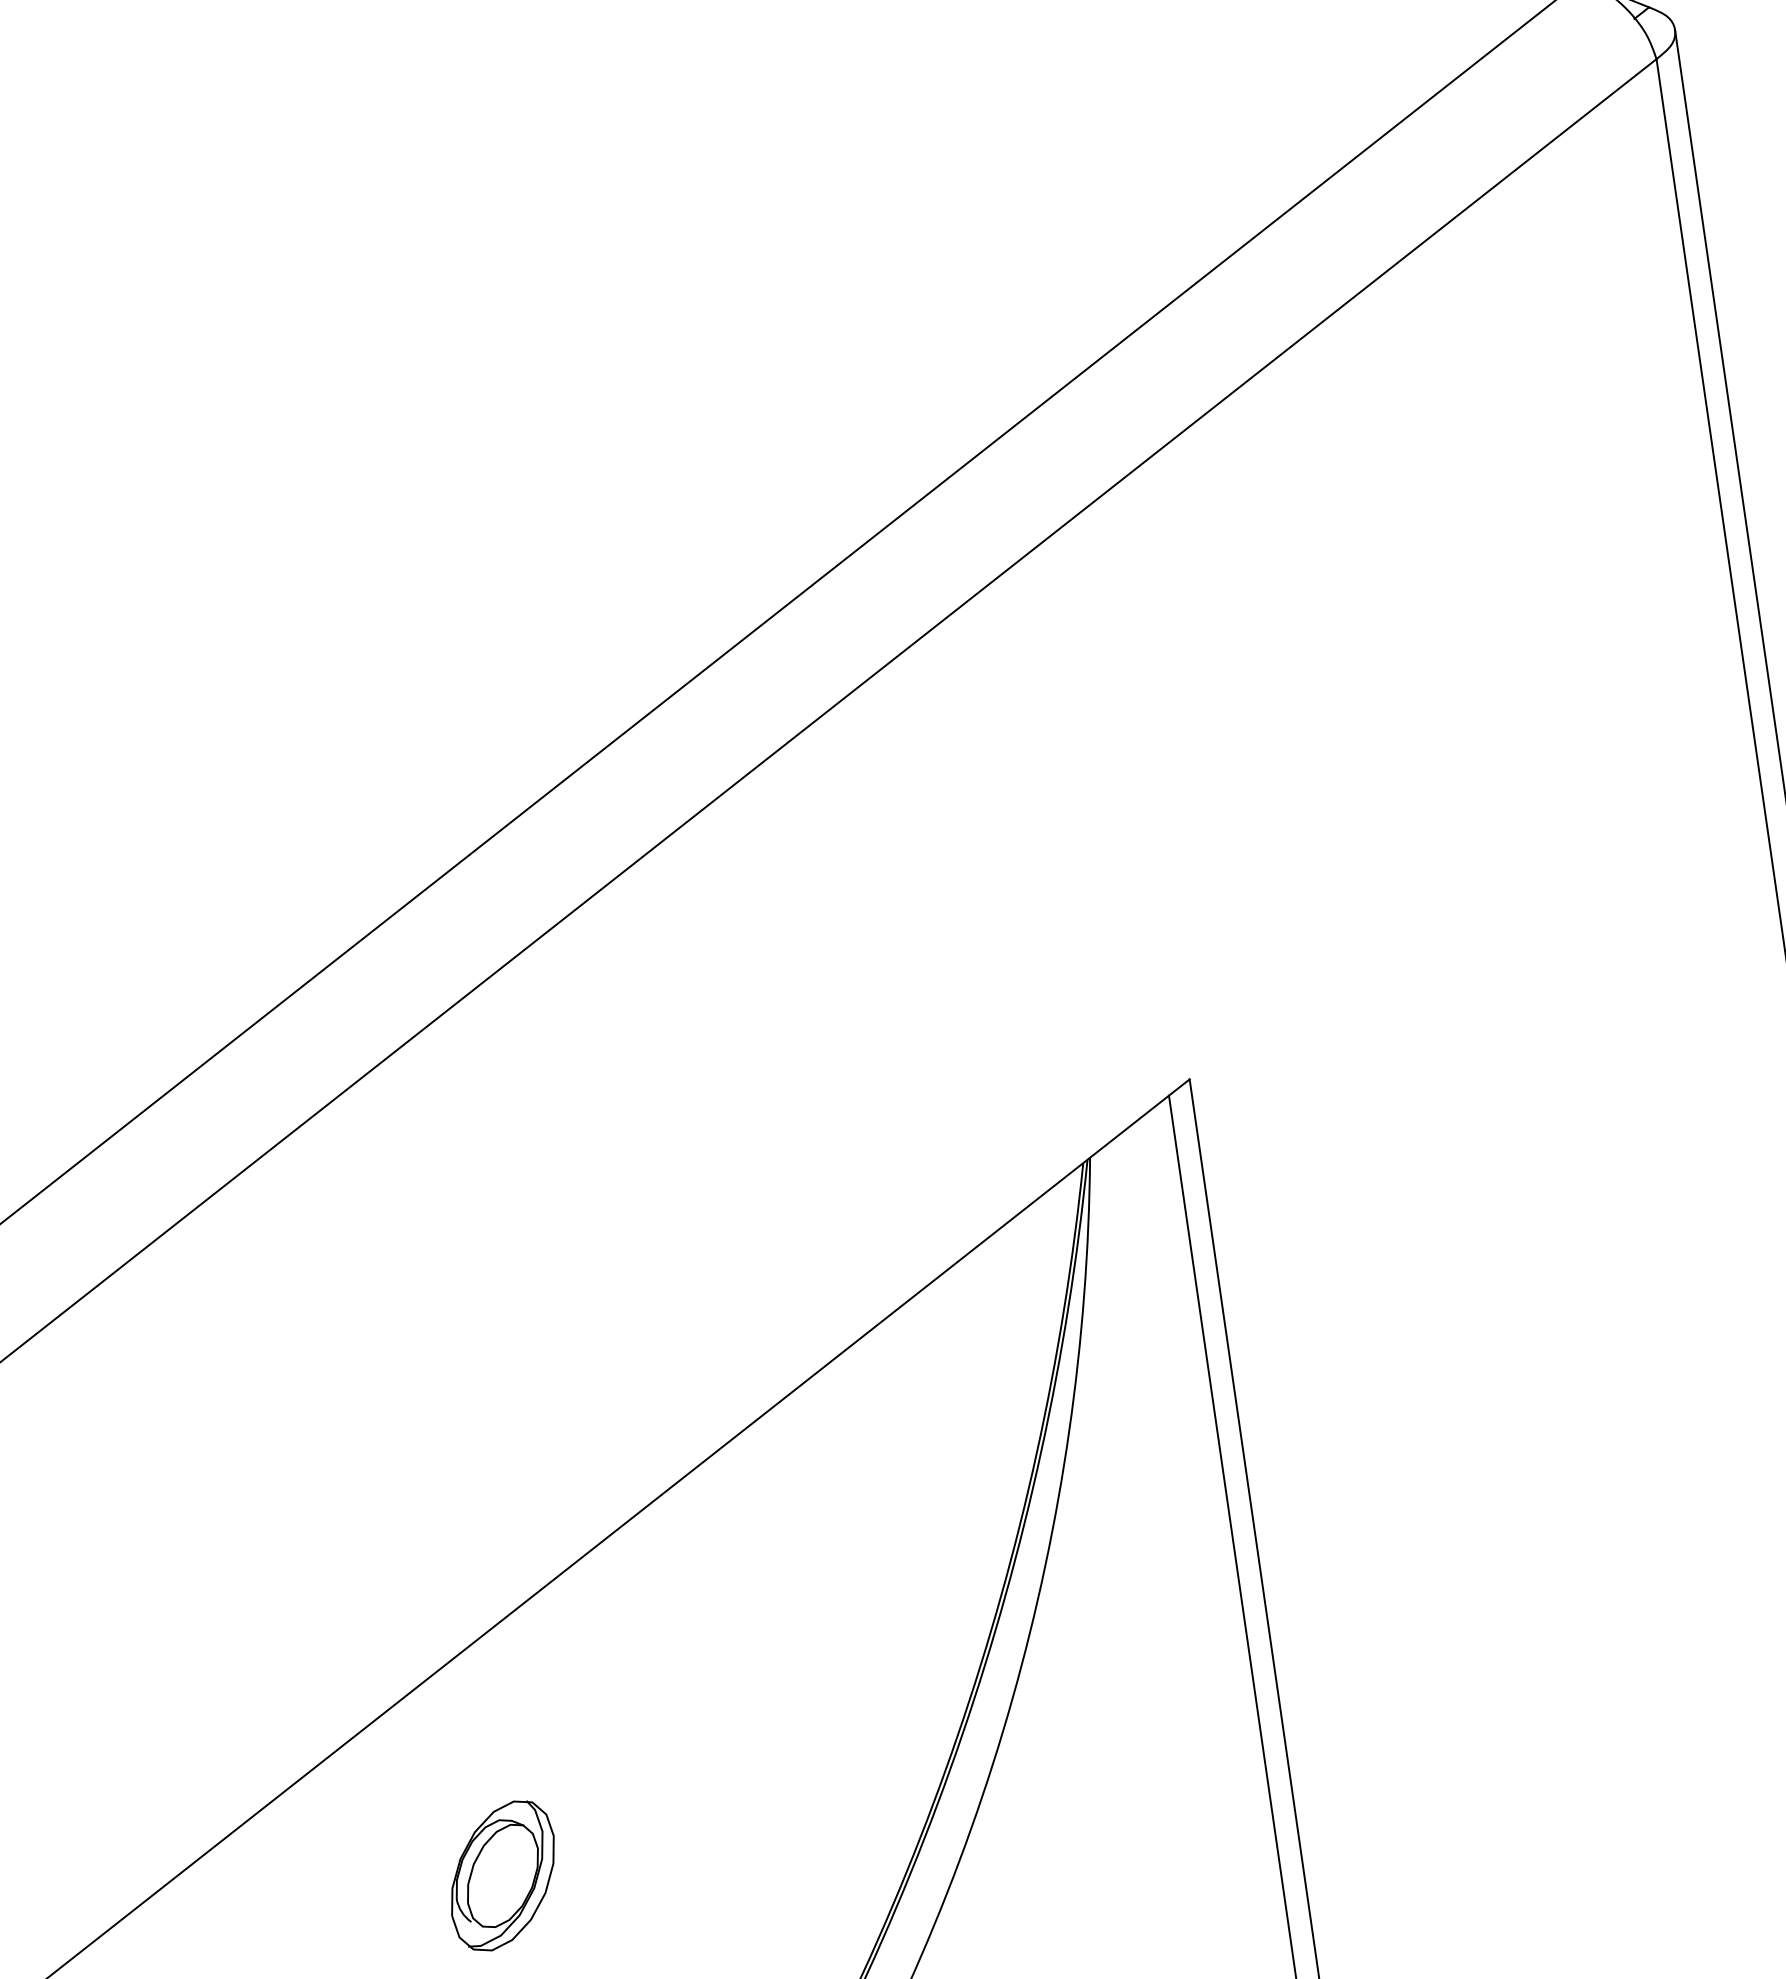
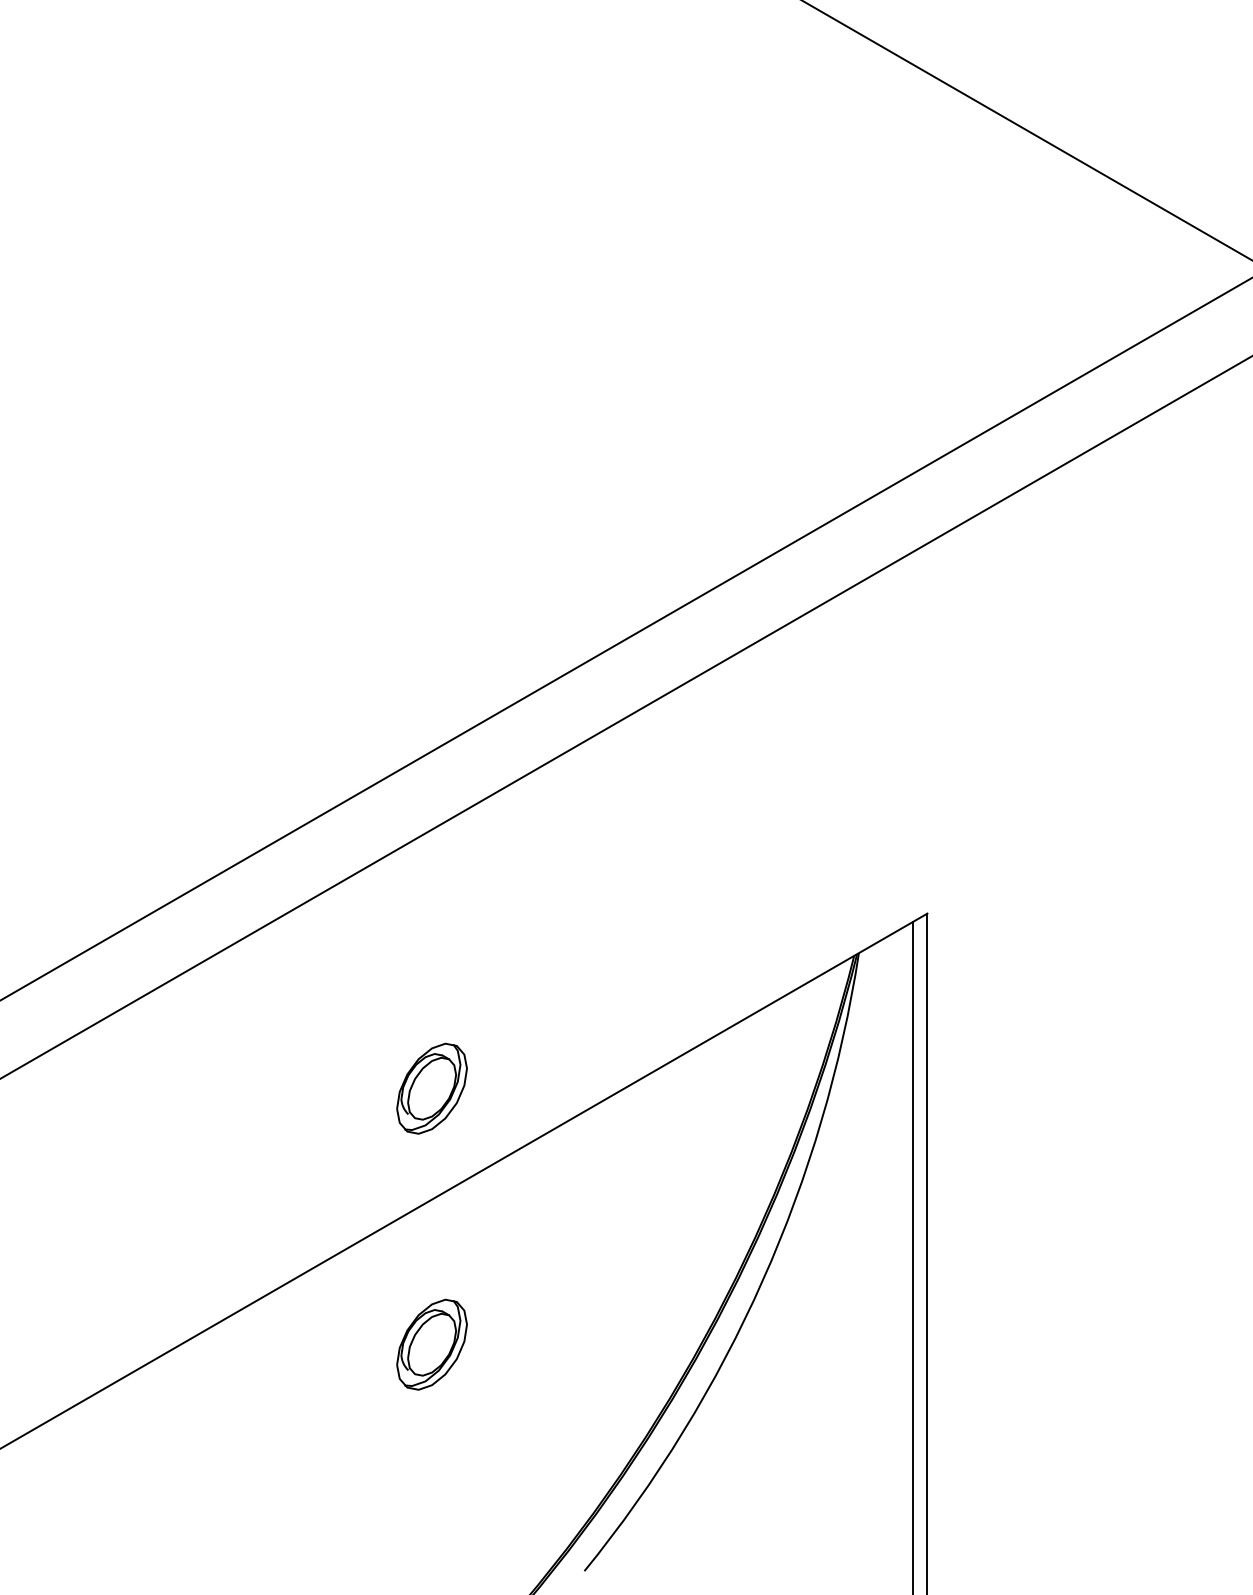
part: (443, 1469) -> (431, 1088), added

